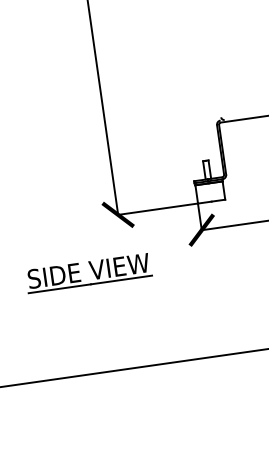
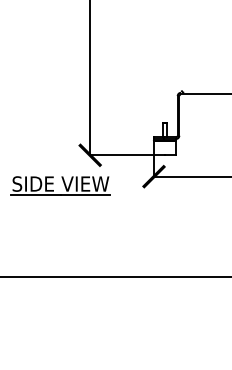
part: (88, 272) -> (60, 185), moved

